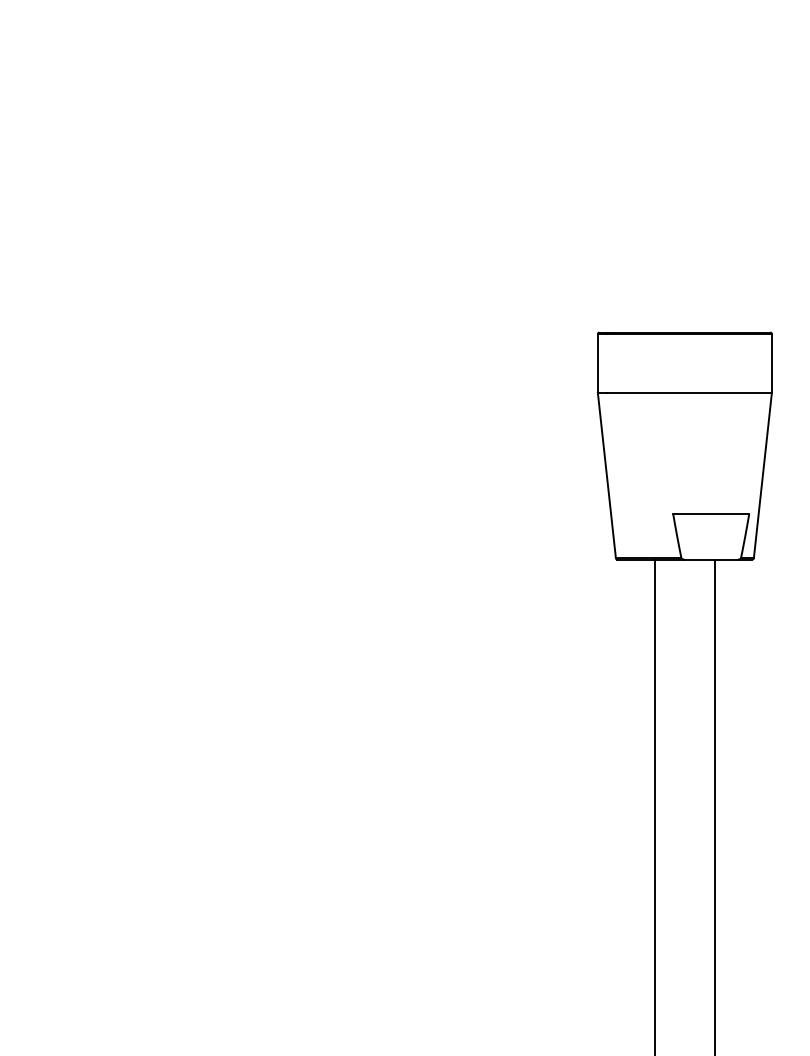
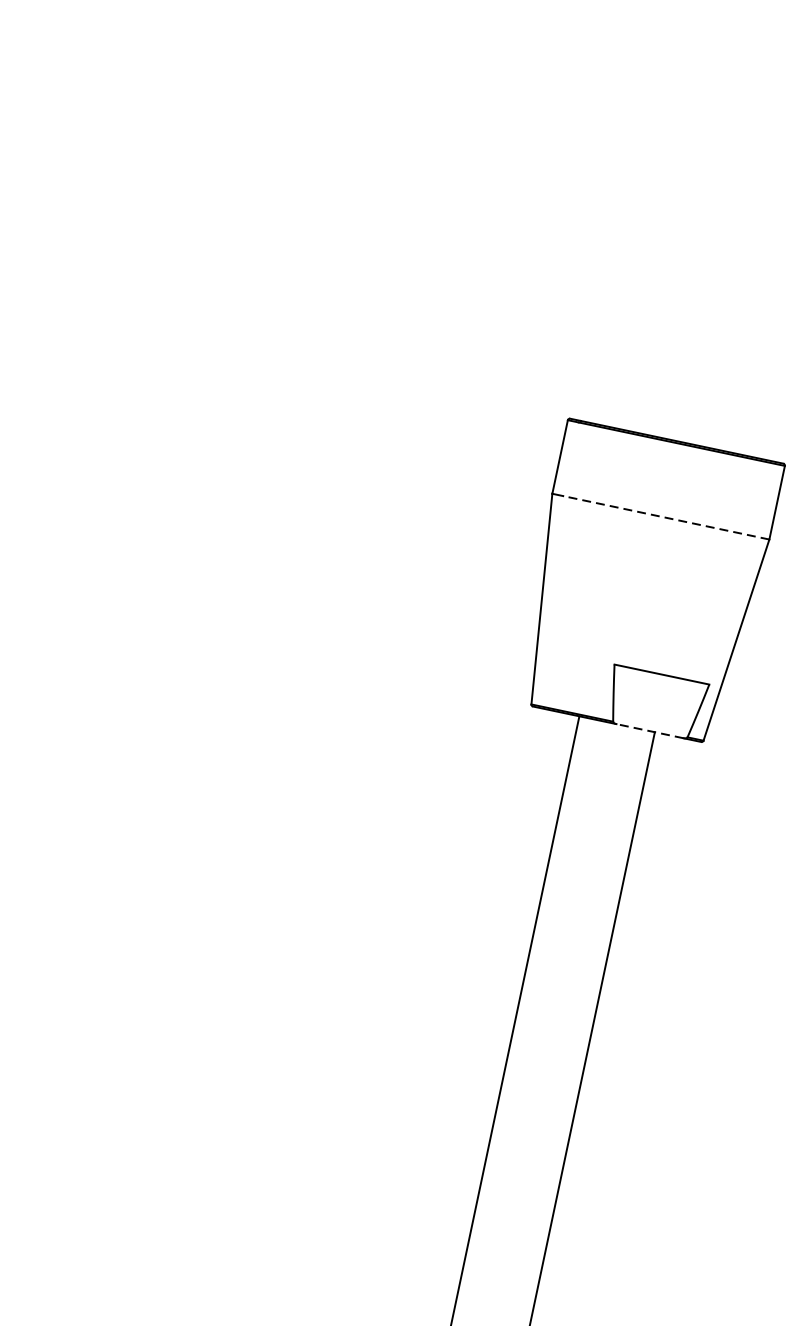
line: (689, 393) -> (666, 518), solid -> dashed
line: (711, 559) -> (650, 731), solid -> dashed

